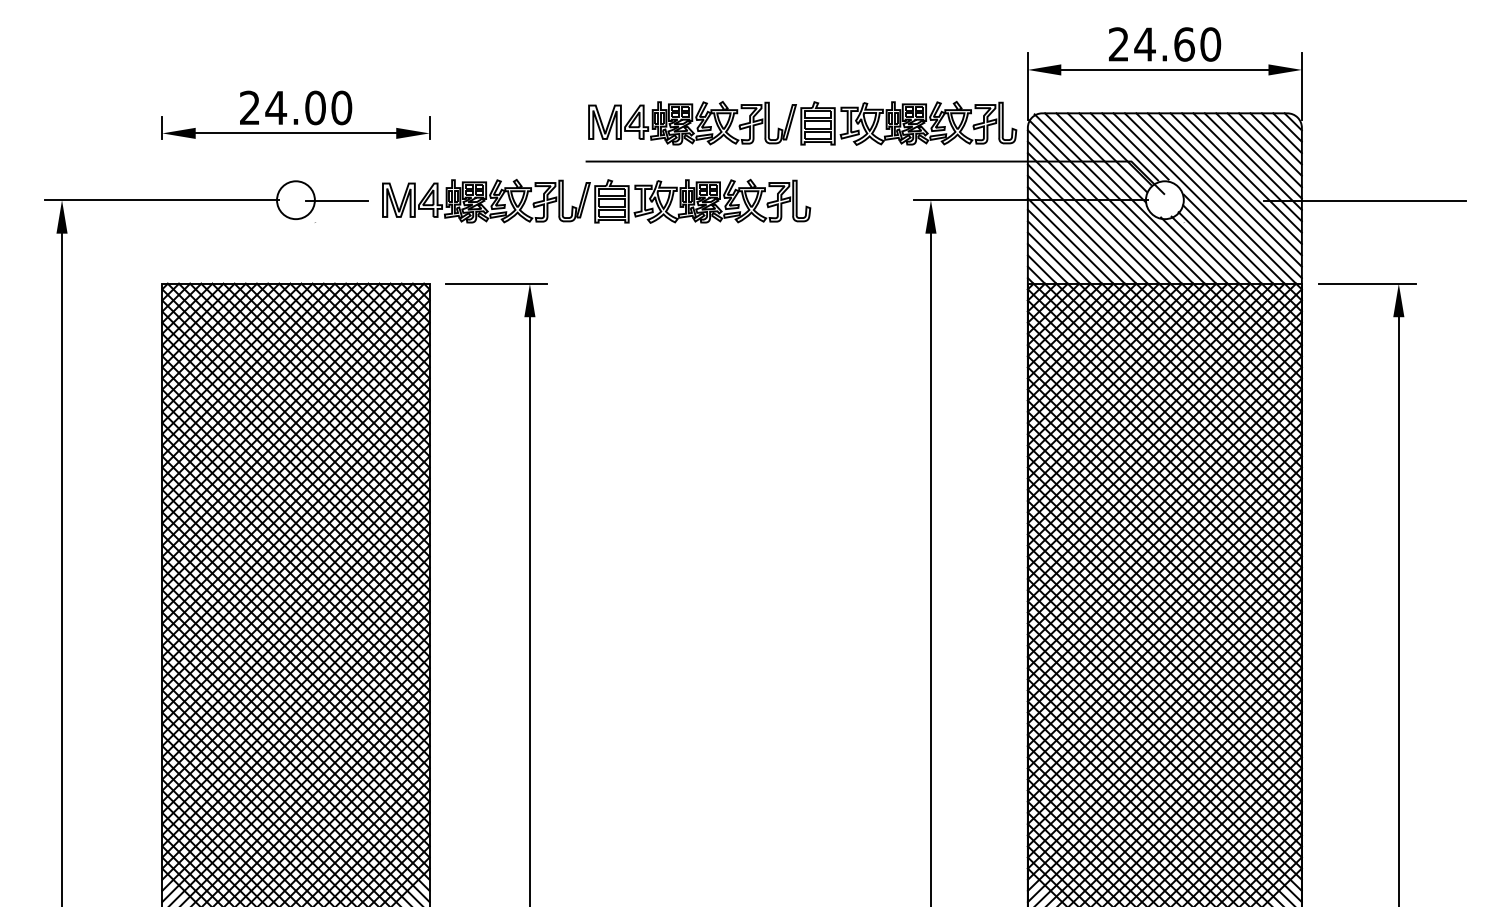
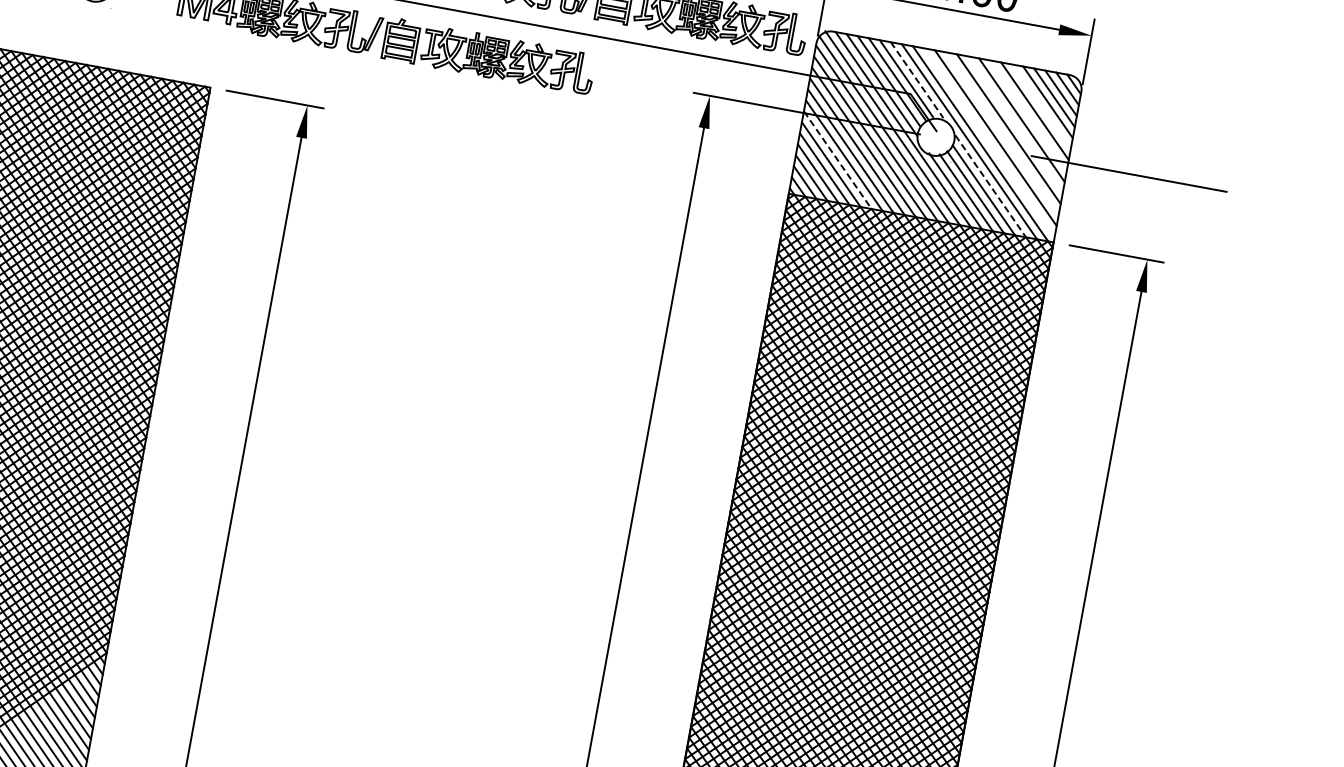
line: (1135, 146) -> (917, 80), solid -> dashed
line: (1264, 150) -> (1041, 106), removed
line: (1252, 161) -> (1027, 115), removed
line: (1241, 172) -> (1015, 124), removed
line: (1230, 184) -> (1002, 133), removed
line: (1218, 195) -> (988, 142), removed
line: (1228, 239) -> (990, 186), solid -> dashed
line: (1071, 241) -> (838, 160), solid -> dashed

